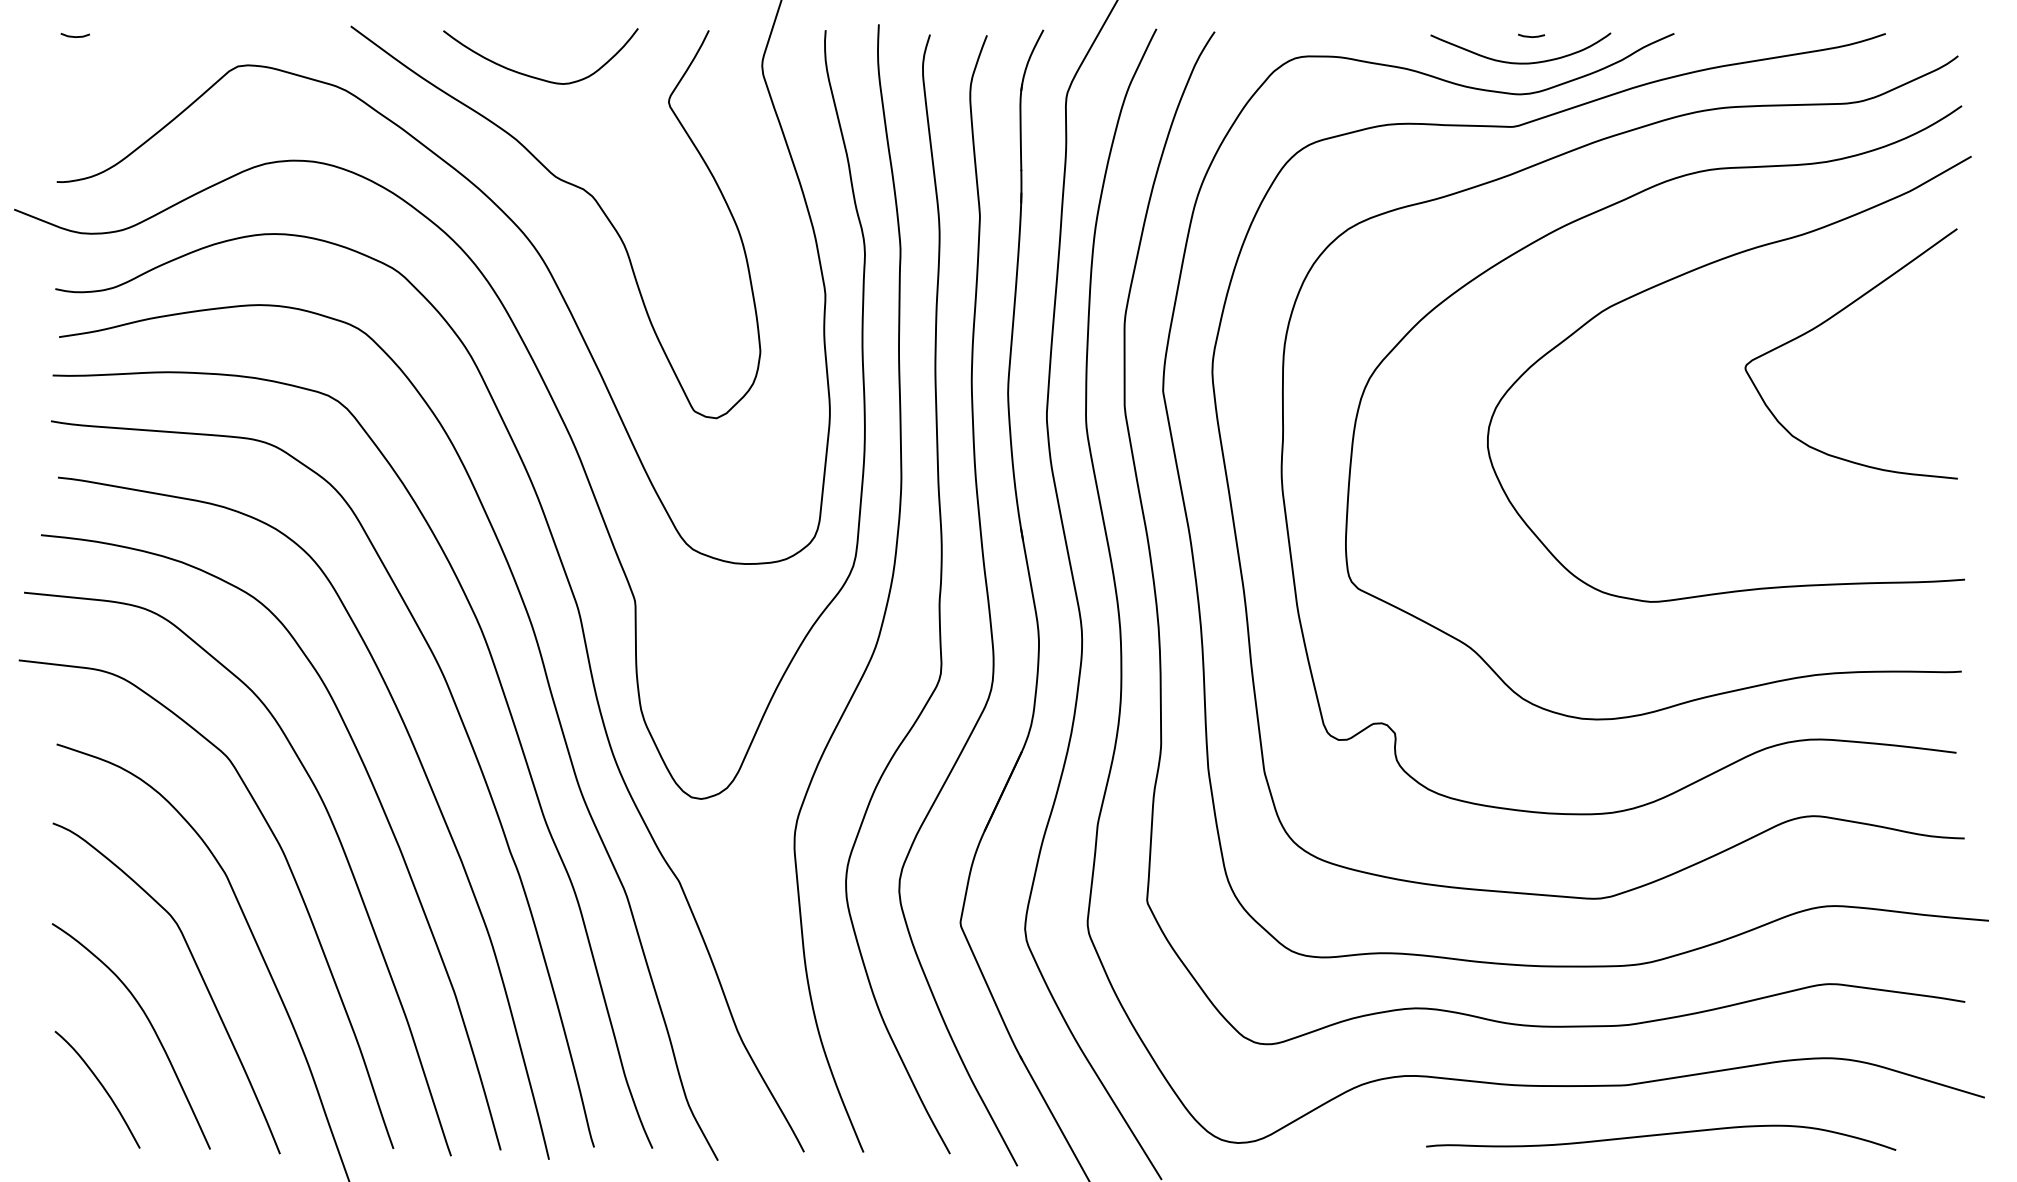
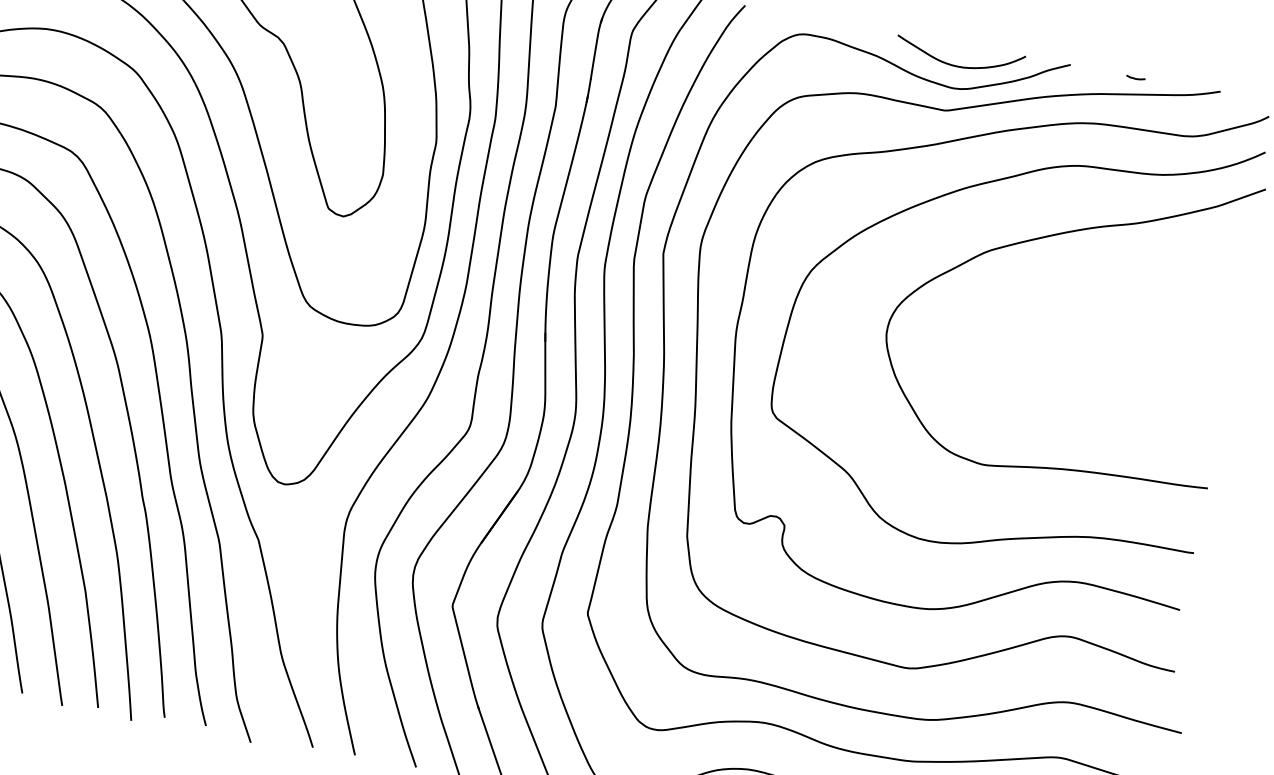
line: (1531, 36) -> (1135, 78), moved
curve: (1827, 321) -> (1143, 288), removed

